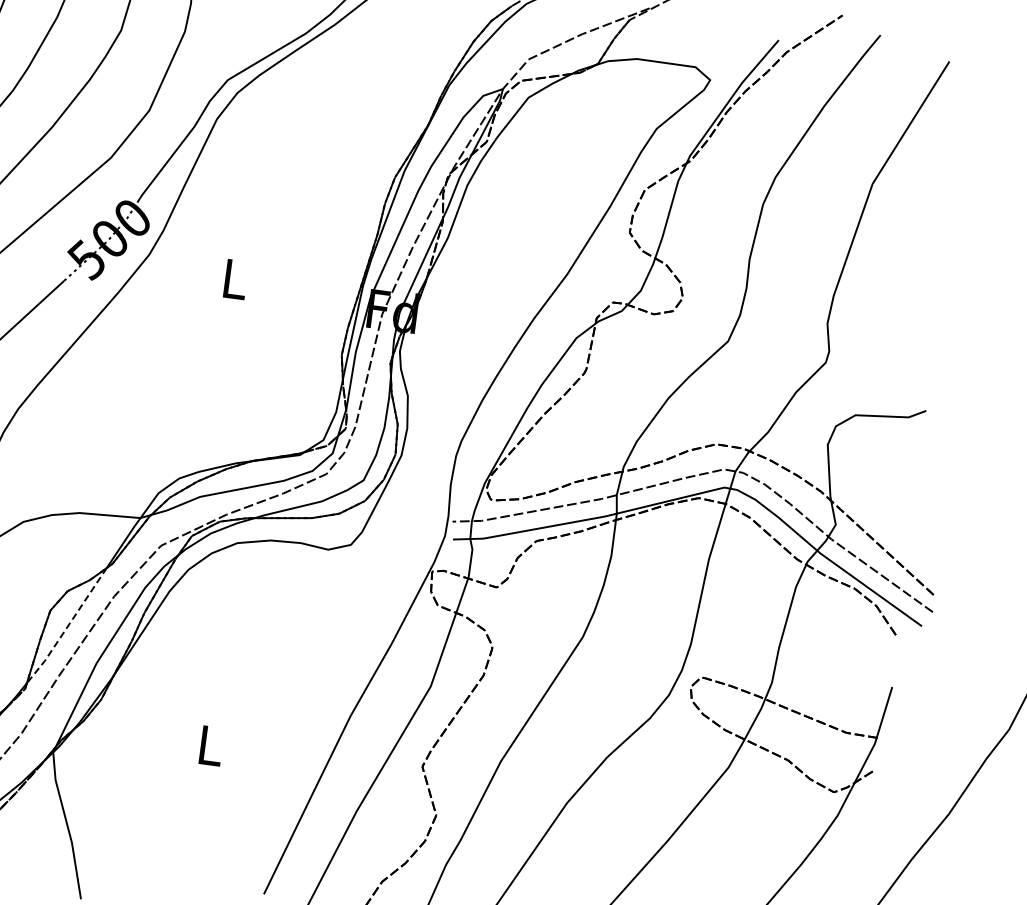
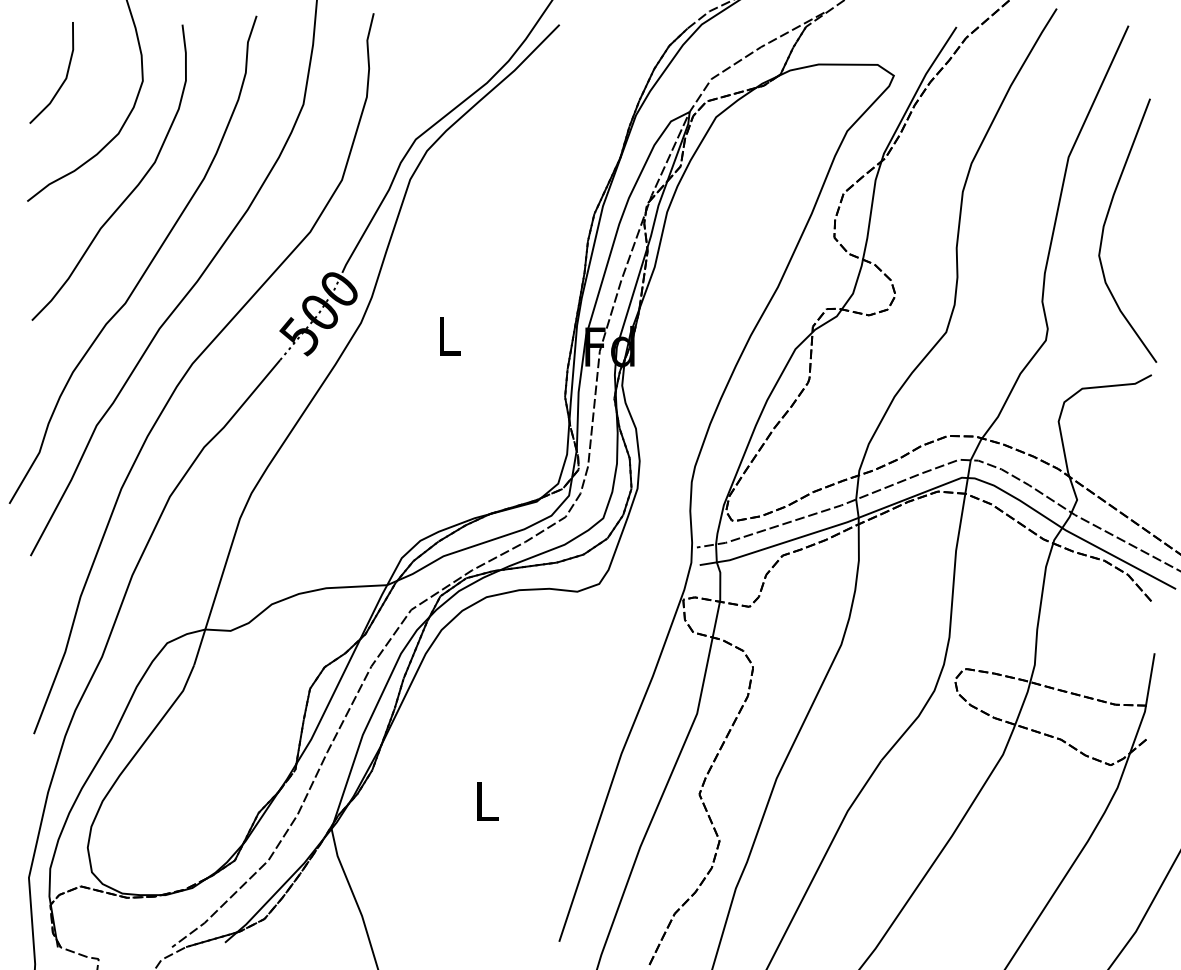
curve: (900, 255) -> (1105, 224), added
line: (67, 626) -> (329, 702), dashed -> solid

